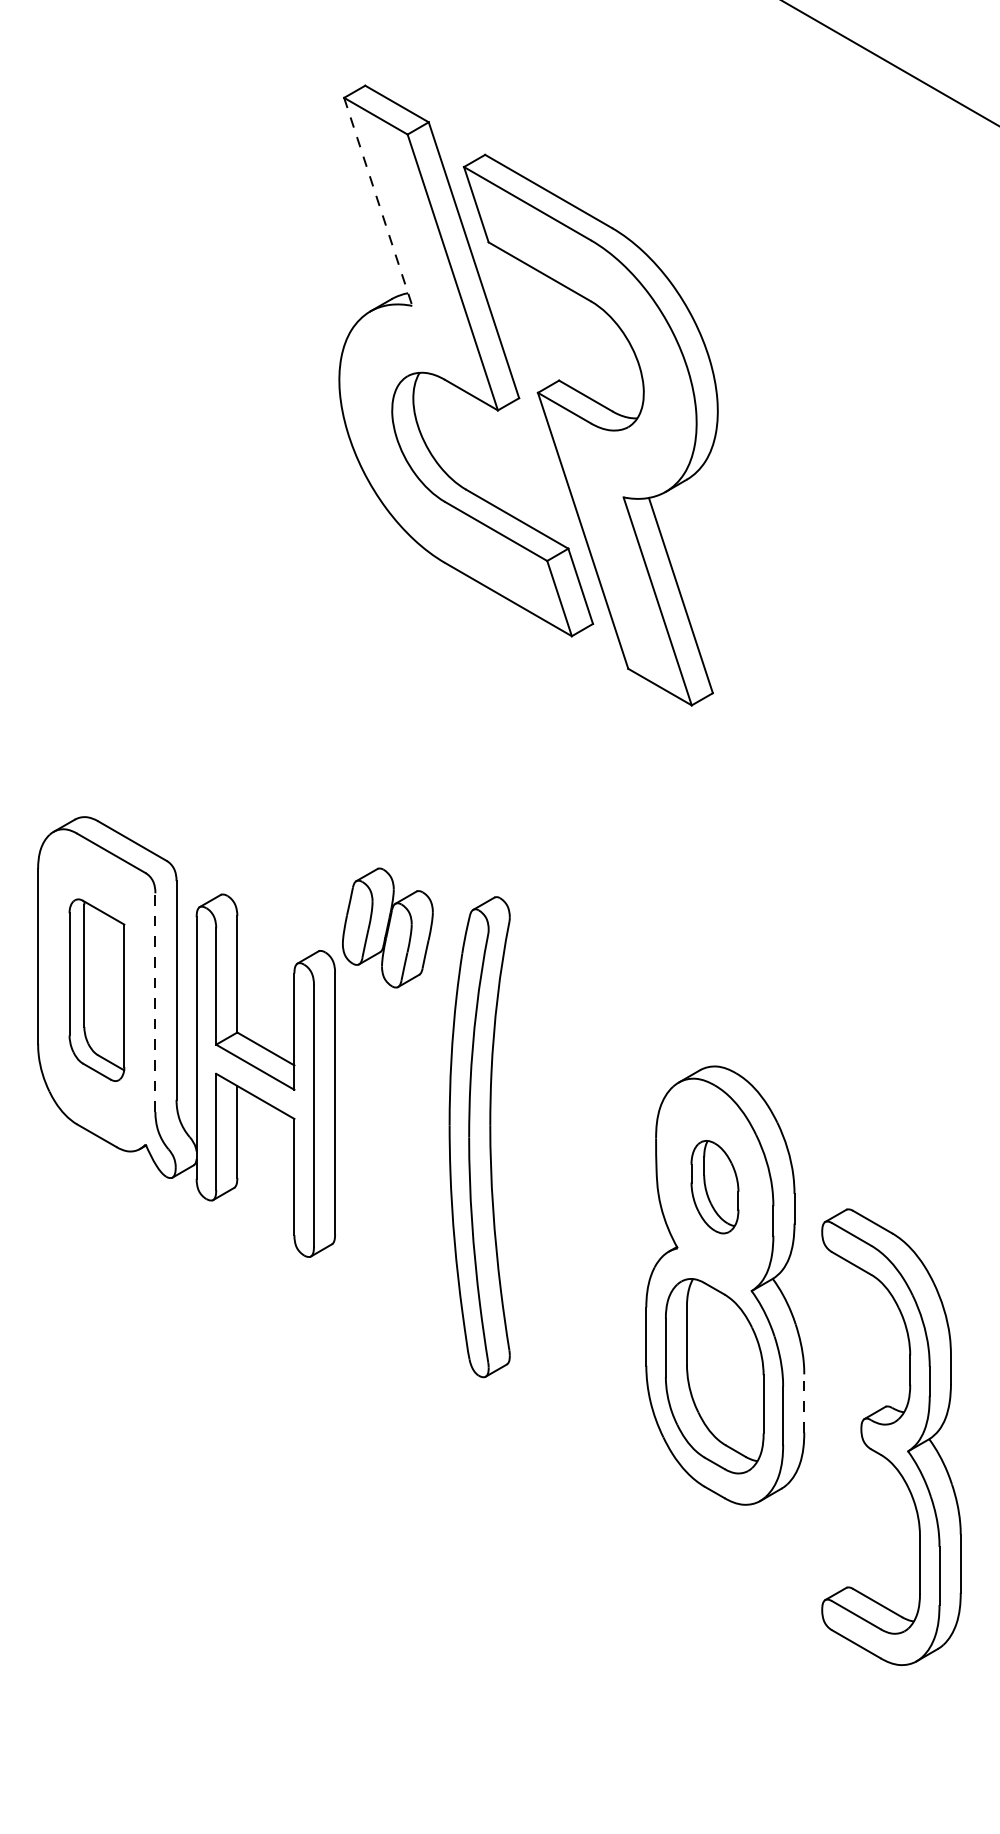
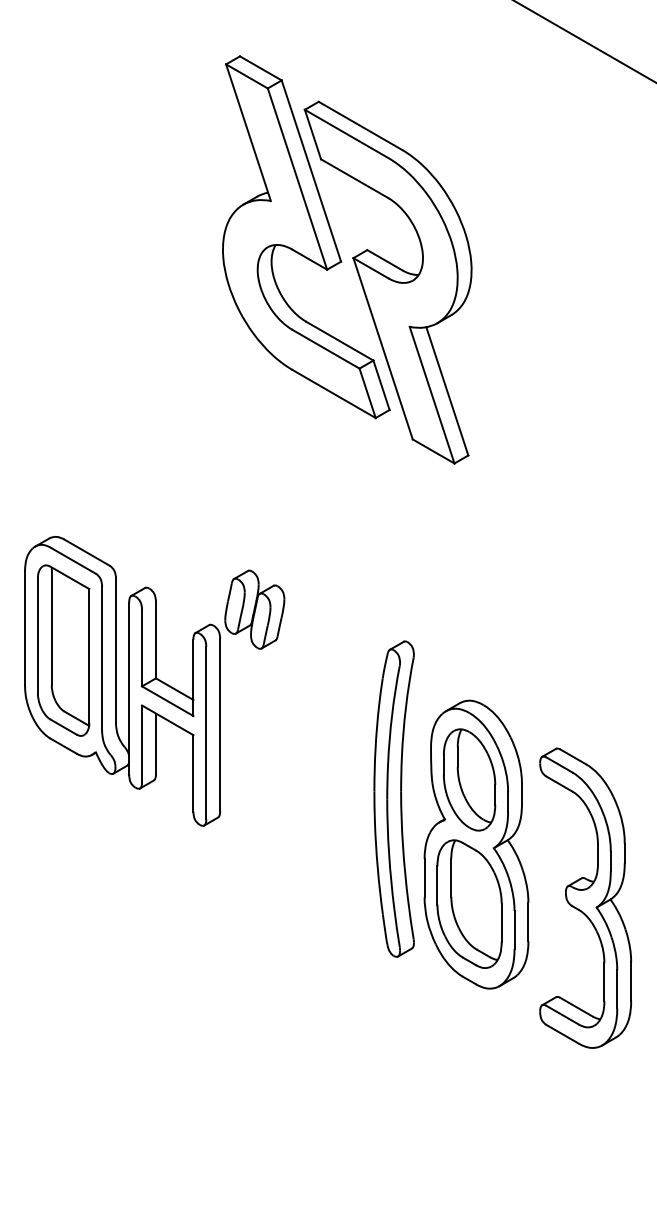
line: (378, 201) -> (248, 132), dashed -> solid
part: (96, 990) -> (63, 650), size x1.43
line: (155, 1002) -> (102, 658), dashed -> solid
part: (478, 1136) -> (393, 798), moved
part: (714, 1186) -> (469, 779), size x1.67
line: (804, 1402) -> (528, 921), dashed -> solid
part: (891, 1436) -> (585, 897), moved

